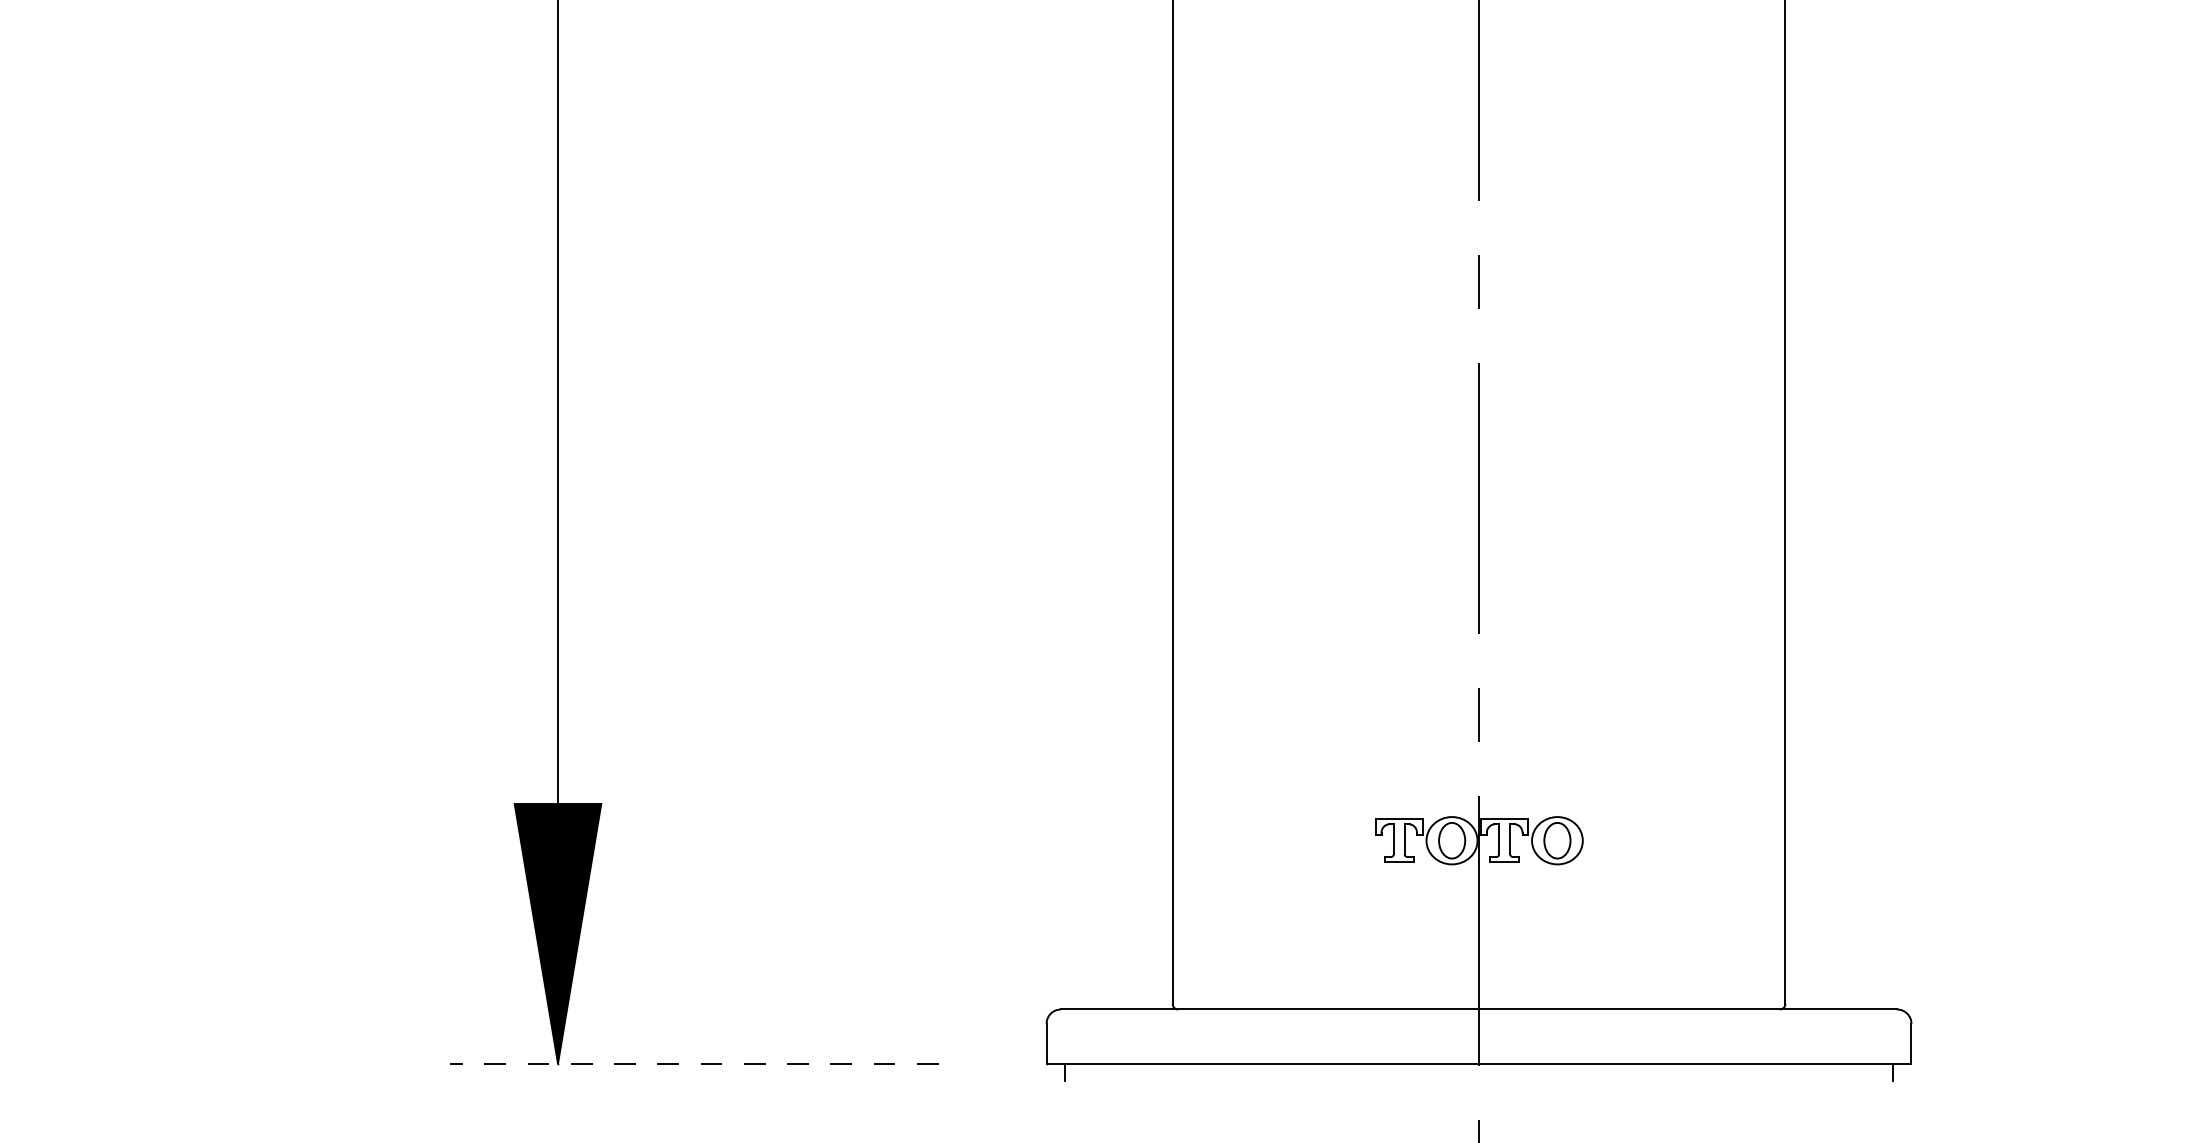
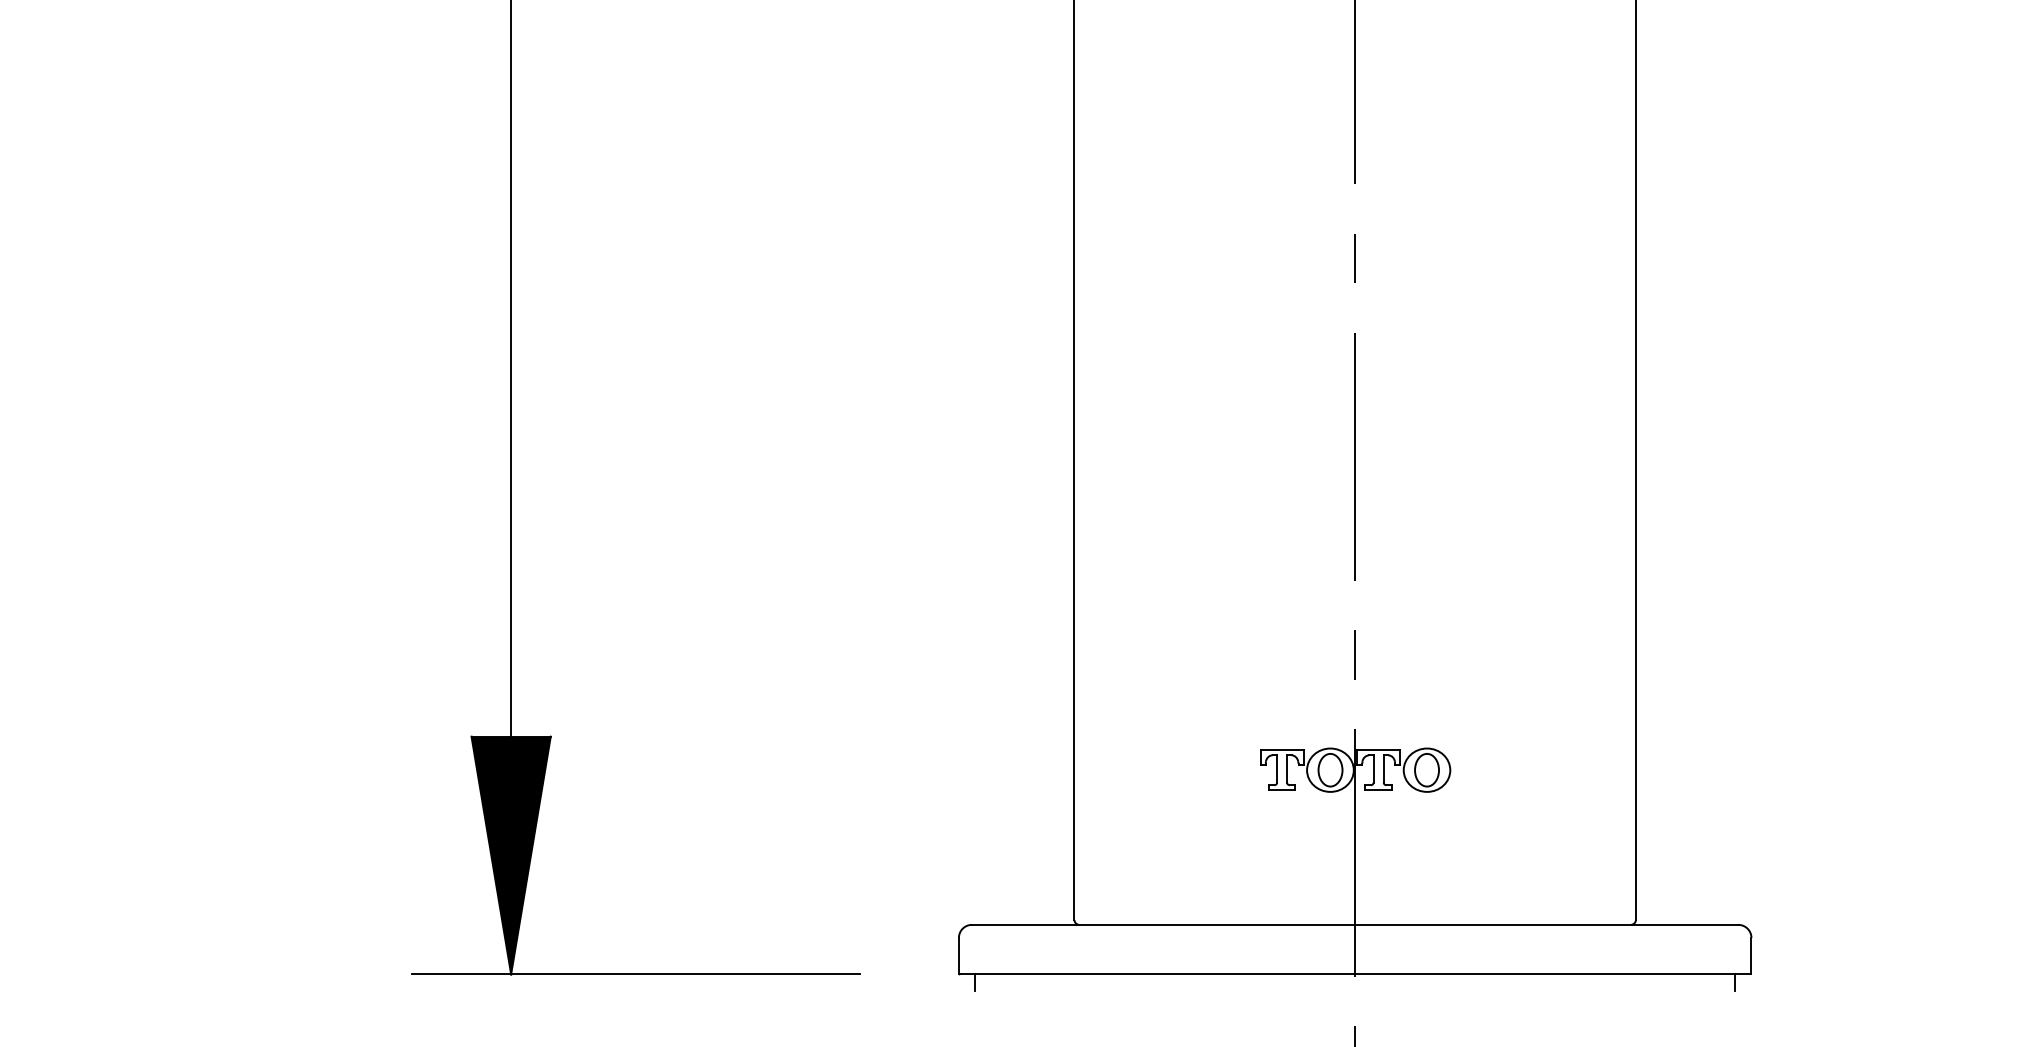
line: (693, 1063) -> (635, 974), dashed -> solid

